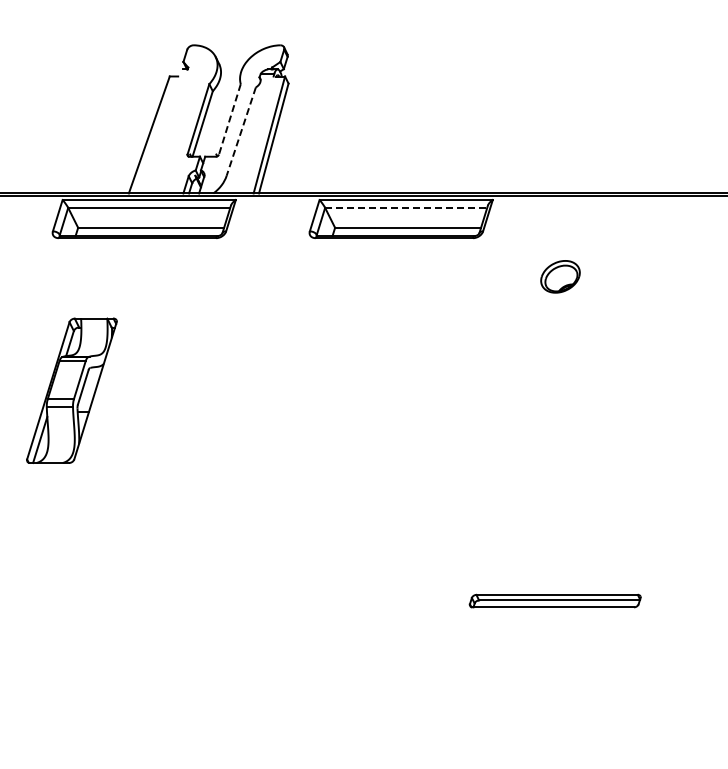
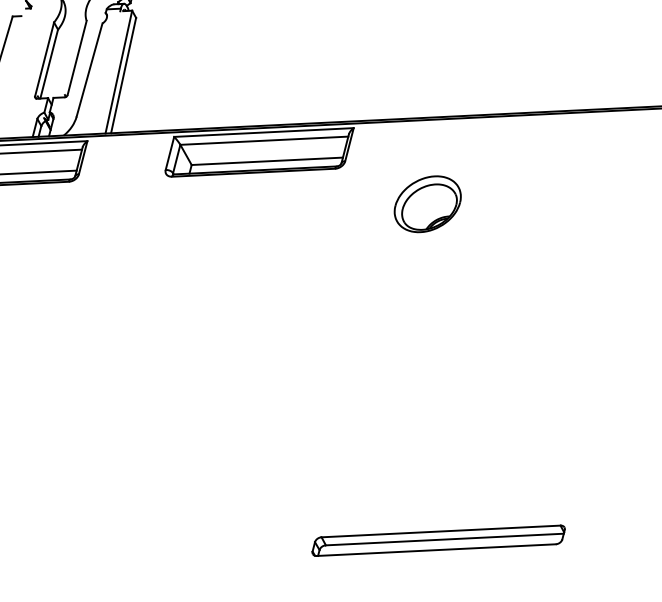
line: (229, 119) -> (76, 58), dashed -> solid
line: (241, 131) -> (89, 69), dashed -> solid
line: (406, 207) -> (264, 140), dashed -> solid
part: (560, 276) -> (427, 204), size x1.67
part: (555, 600) -> (438, 540), size x1.43

